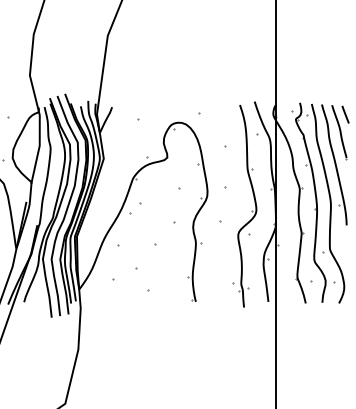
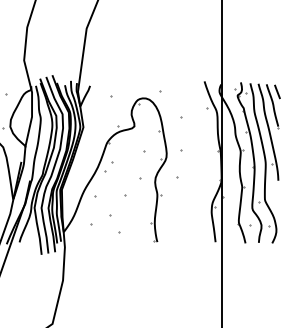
part: (252, 211) -> (202, 169), removed

